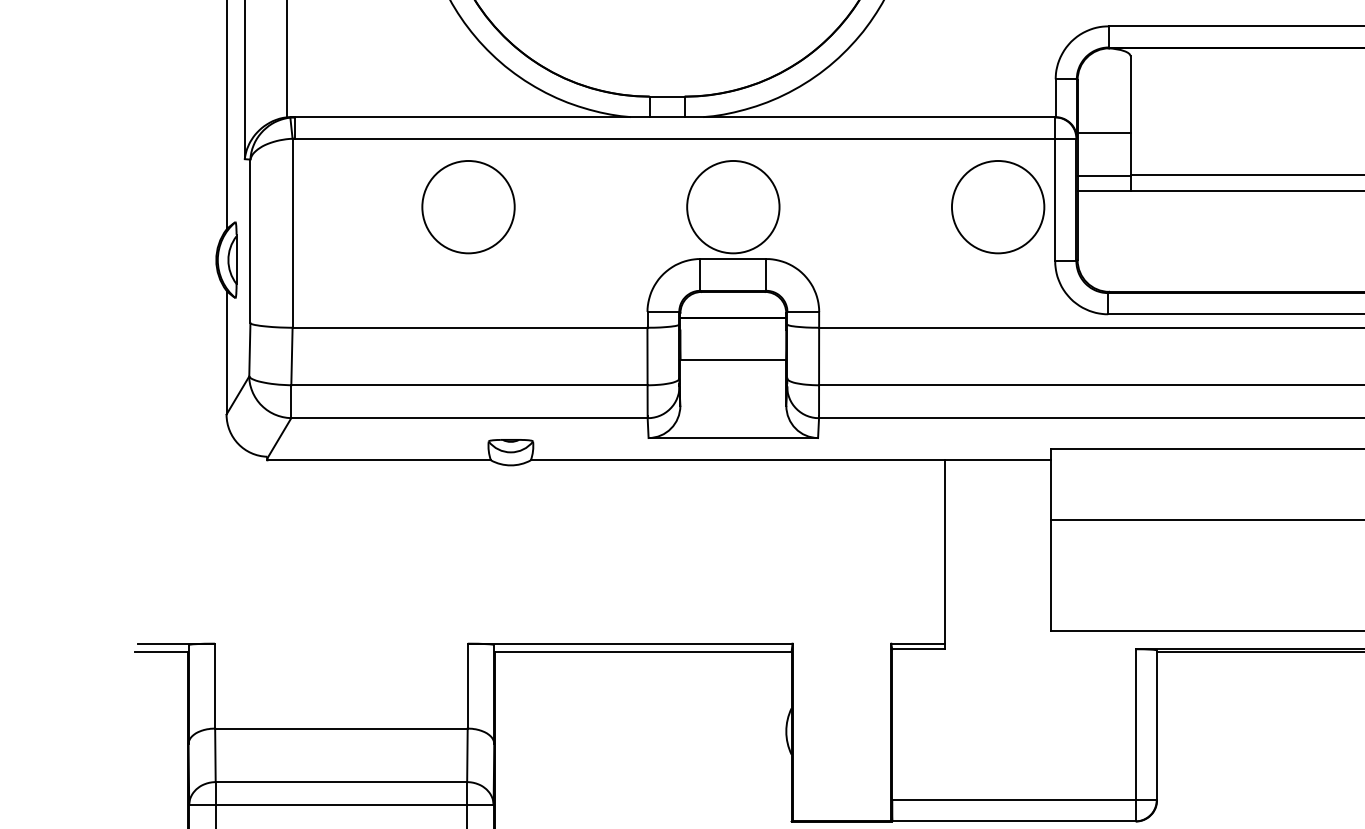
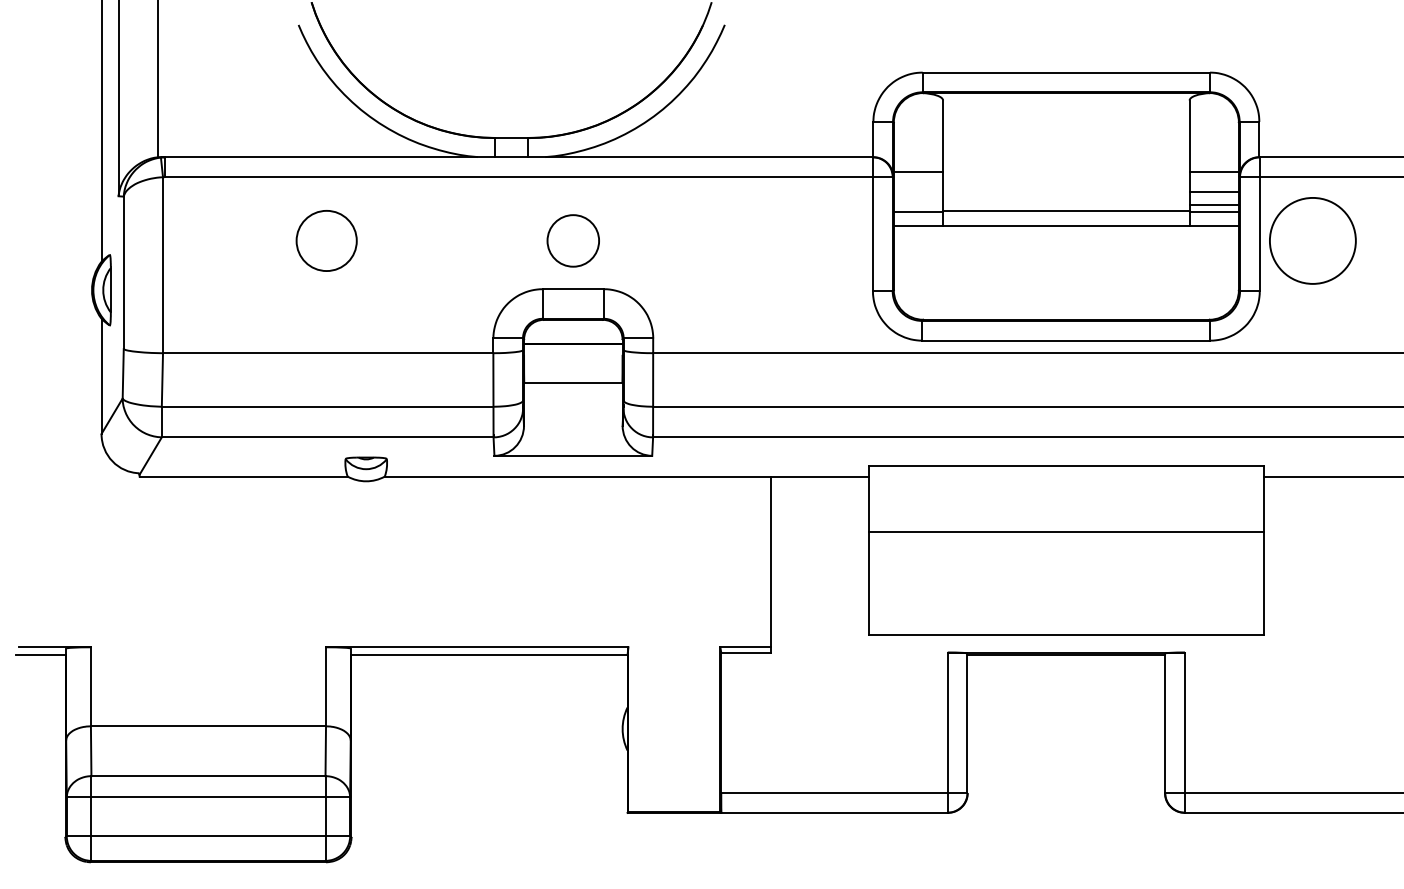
circle: (468, 206) -> (326, 240), size x0.7
circle: (733, 206) -> (573, 240), size x0.6
circle: (997, 206) -> (819, 240), removed

